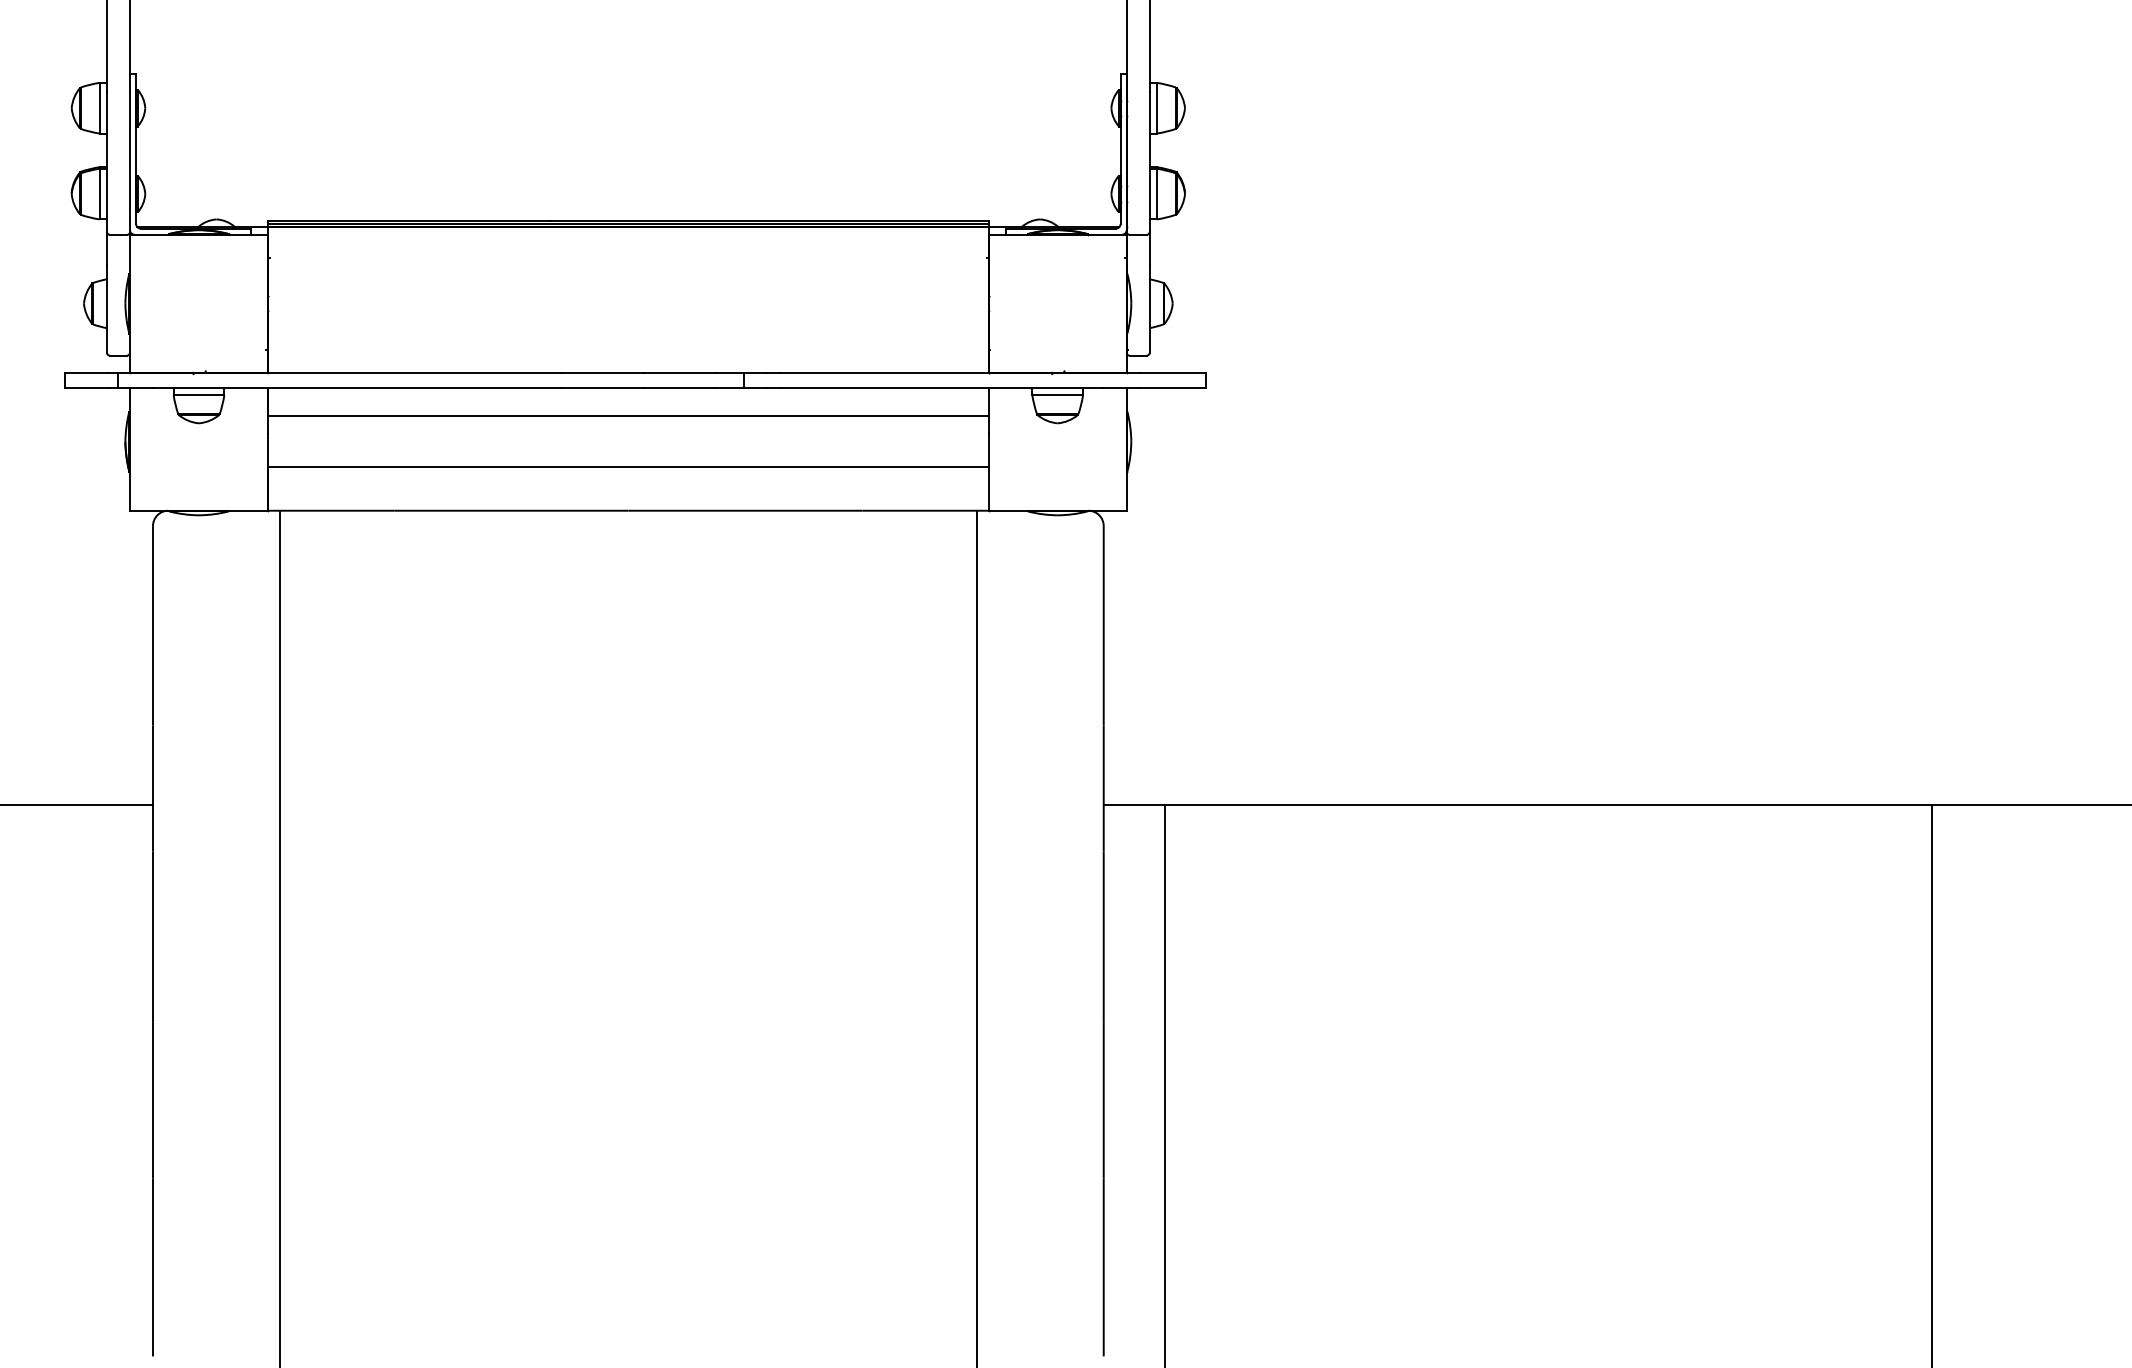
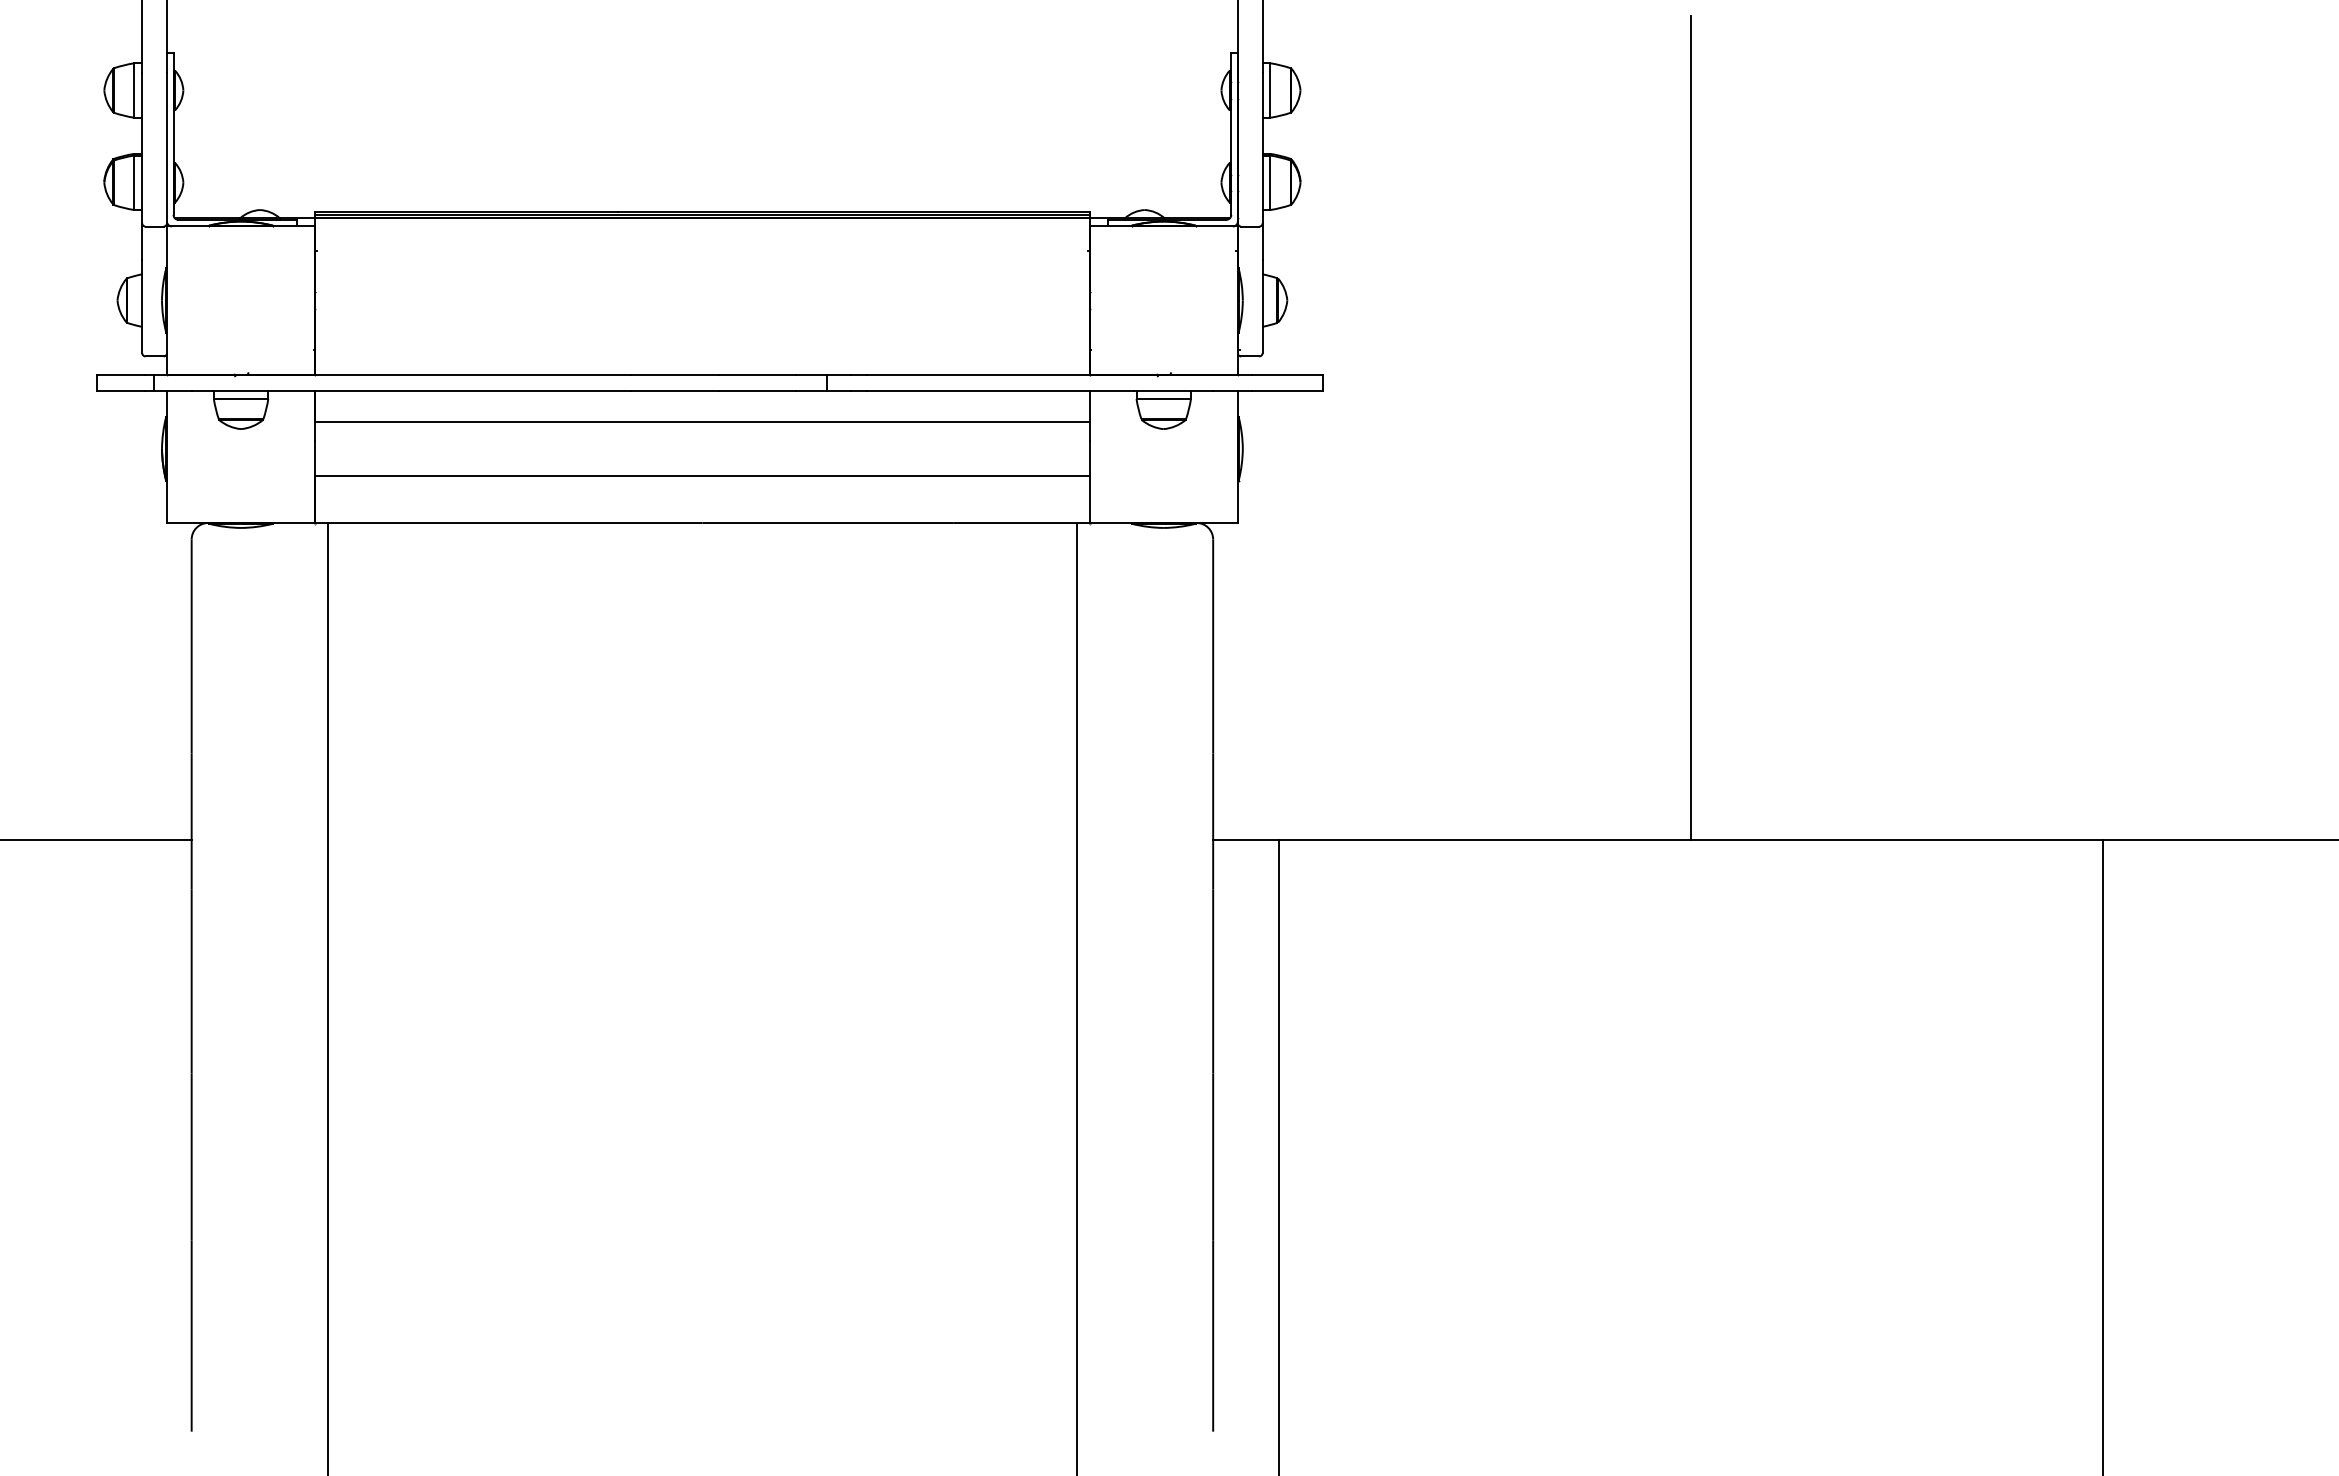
line: (1547, 421) -> (1690, 427), added

